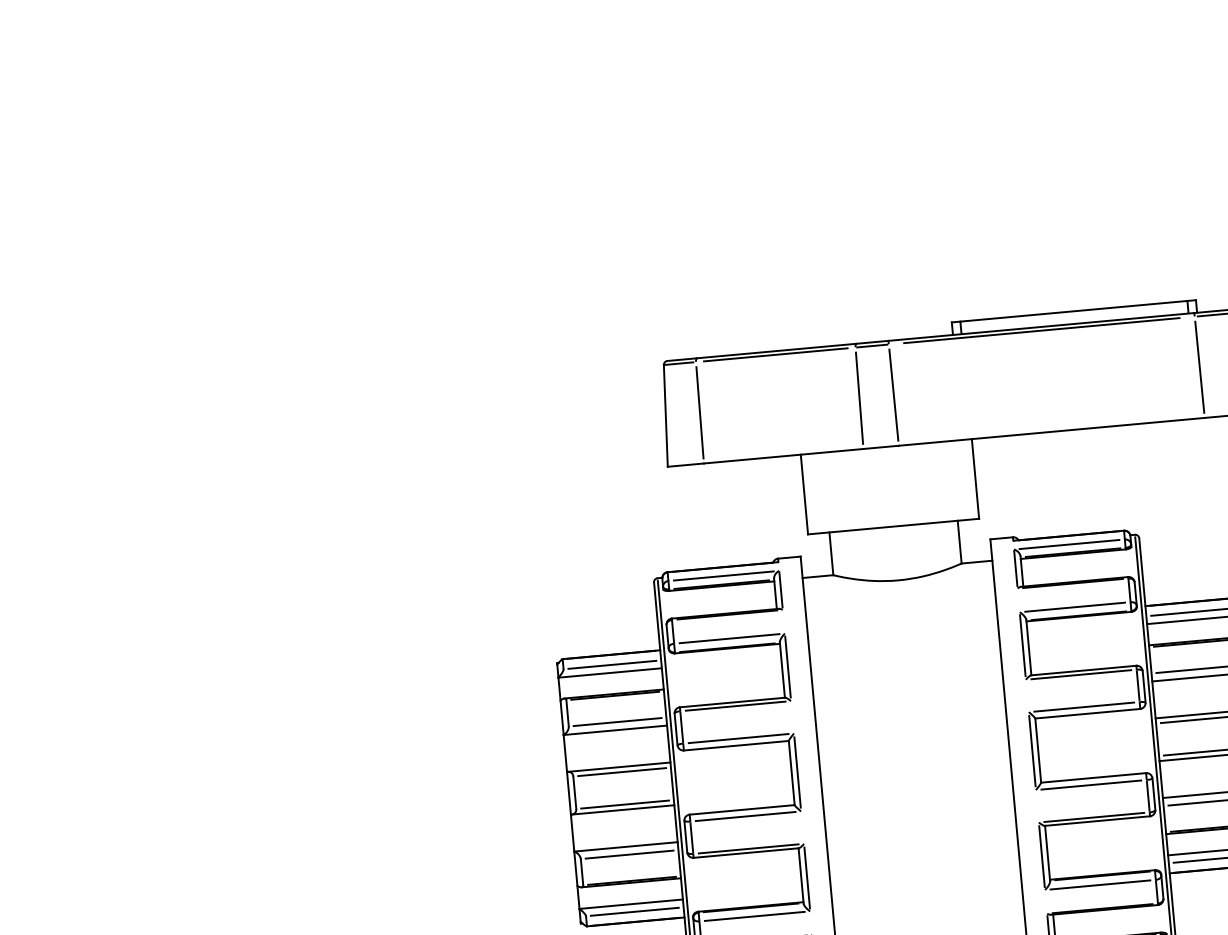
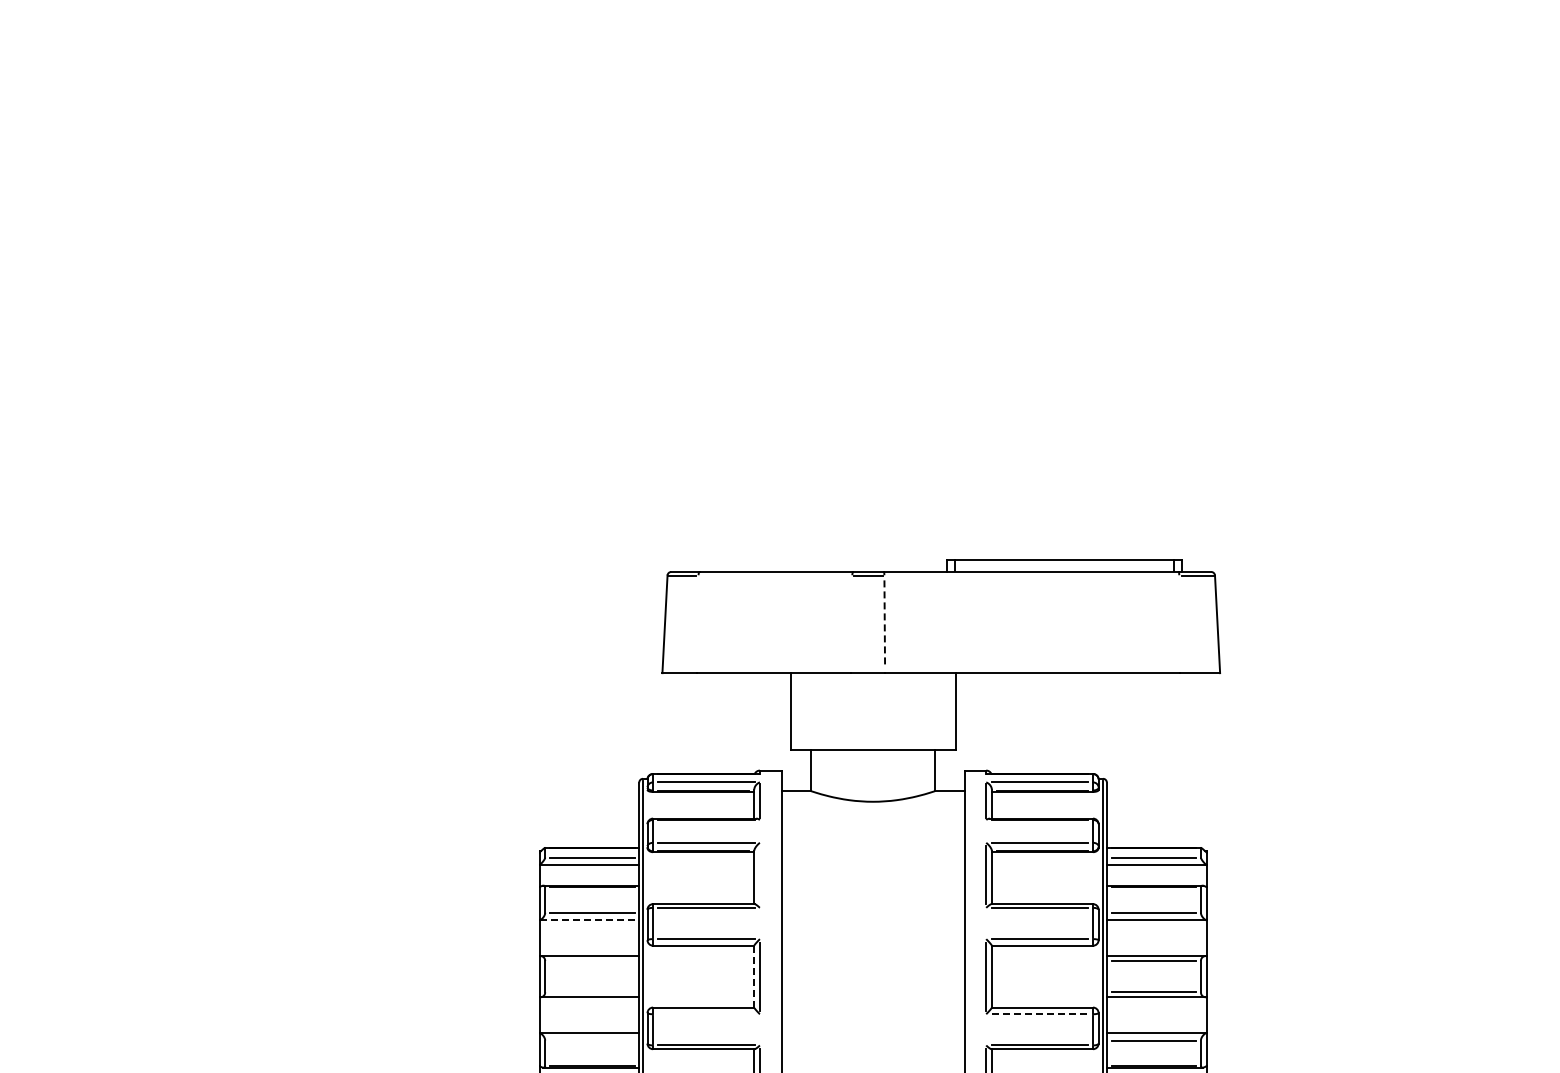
line: (1041, 330) -> (1031, 575), removed
line: (775, 354) -> (775, 575), removed
line: (1199, 367) -> (1179, 624), removed
line: (893, 395) -> (884, 624), solid -> dashed
line: (859, 398) -> (851, 624), removed
line: (699, 413) -> (697, 624), removed
line: (787, 666) -> (759, 874), removed
line: (615, 730) -> (589, 920), solid -> dashed
line: (621, 772) -> (591, 961), removed
line: (791, 772) -> (754, 976), solid -> dashed
line: (1092, 785) -> (1040, 1014), solid -> dashed
line: (624, 804) -> (591, 992), removed
line: (745, 816) -> (706, 1014), removed
line: (628, 854) -> (591, 1040), removed

